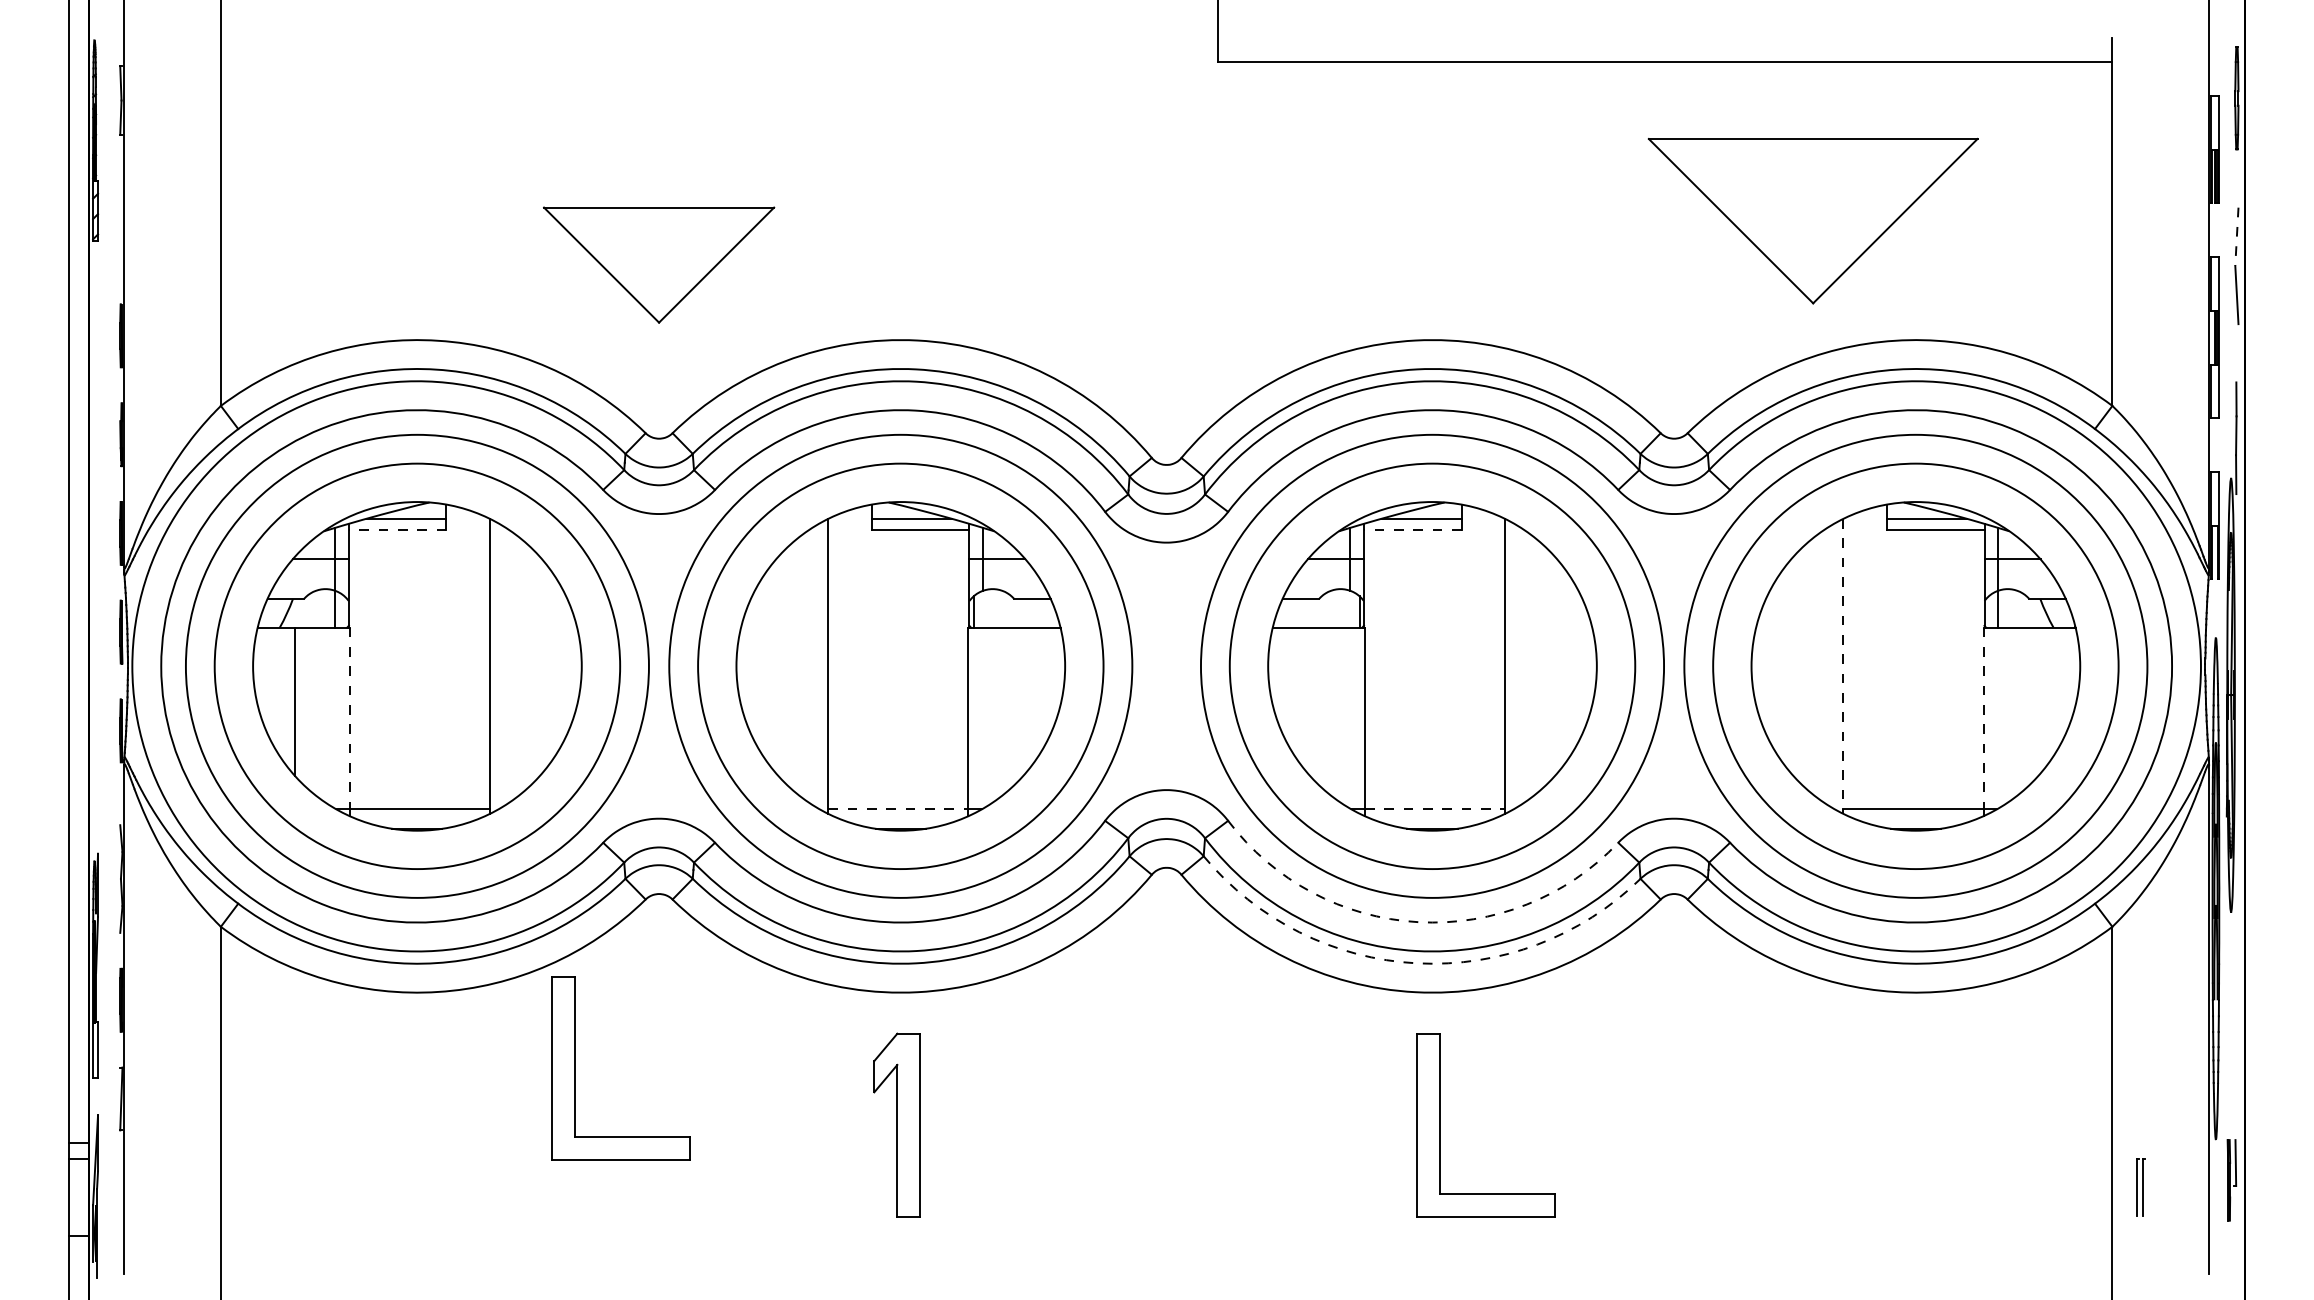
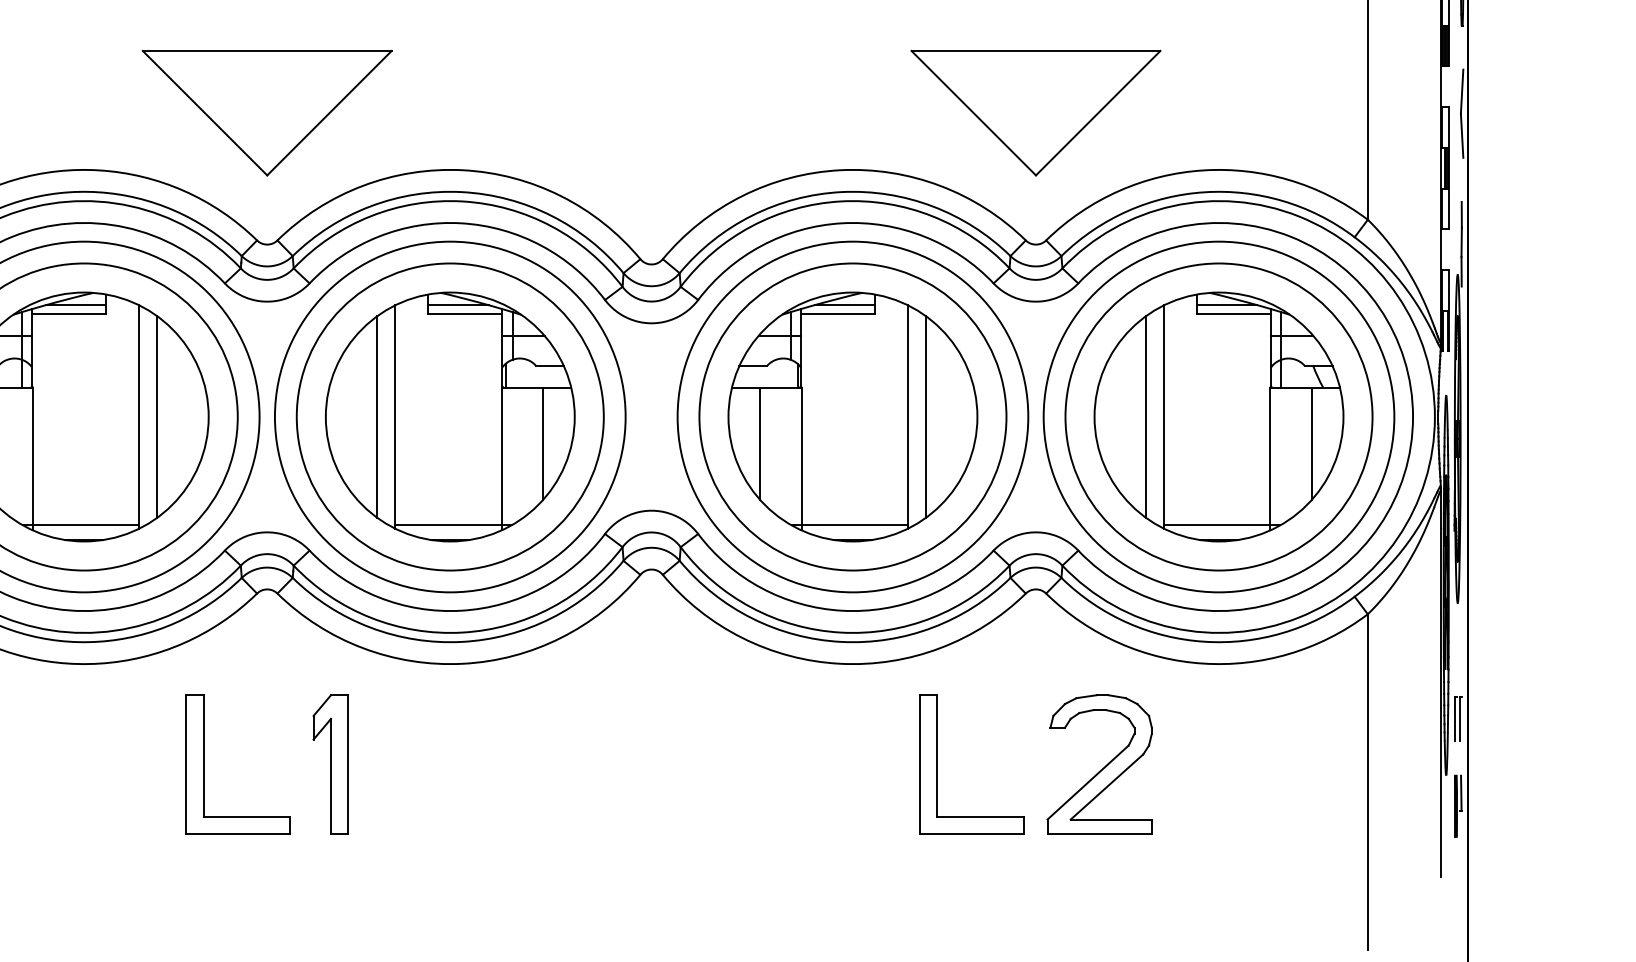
part: (1812, 220) -> (1035, 112), moved
line: (2236, 237) -> (1461, 92), dashed -> solid
part: (658, 264) -> (266, 112), size x1.43
line: (397, 529) -> (69, 313), dashed -> solid
line: (1412, 529) -> (837, 313), dashed -> solid
line: (514, 666) -> (157, 417), added
line: (804, 666) -> (377, 417), added
line: (1529, 666) -> (926, 417), added
line: (1819, 666) -> (1146, 417), added
line: (1843, 666) -> (1164, 417), dashed -> solid
line: (1023, 701) -> (543, 443), added
line: (1310, 701) -> (760, 443), added
line: (2038, 701) -> (1311, 443), added
line: (349, 718) -> (32, 456), dashed -> solid
line: (1983, 718) -> (1270, 456), dashed -> solid
line: (898, 809) -> (448, 525), dashed -> solid
line: (1435, 809) -> (855, 525), dashed -> solid
arc: (1418, 922) -> (842, 610), dashed -> solid
arc: (1417, 963) -> (841, 642), dashed -> solid
part: (575, 1068) -> (203, 764), moved
part: (896, 1124) -> (330, 763), moved
part: (1440, 1125) -> (937, 764), moved
part: (1761, 1130) -> (1102, 768), added
part: (2140, 1187) -> (1458, 719), moved

